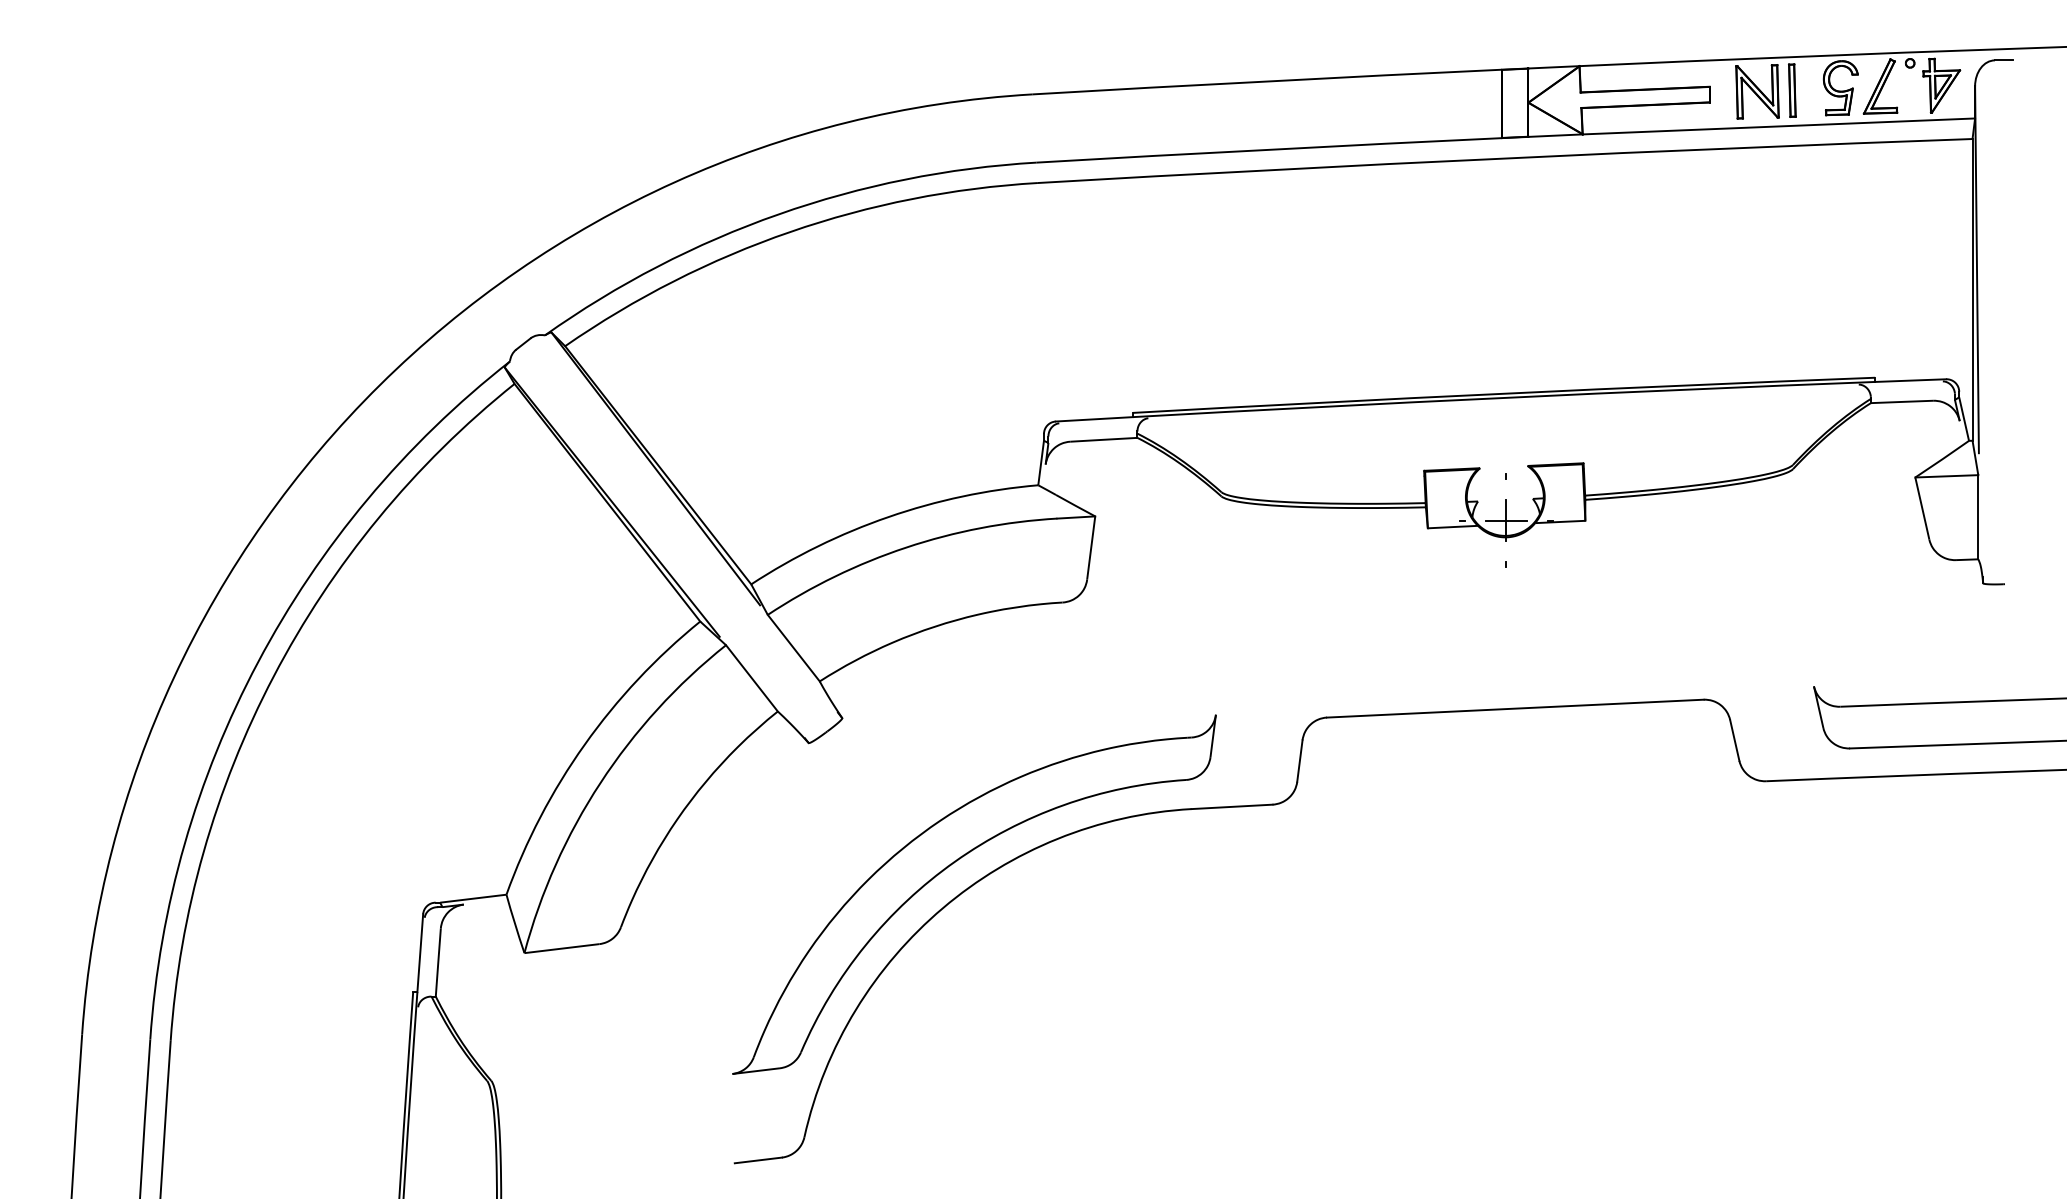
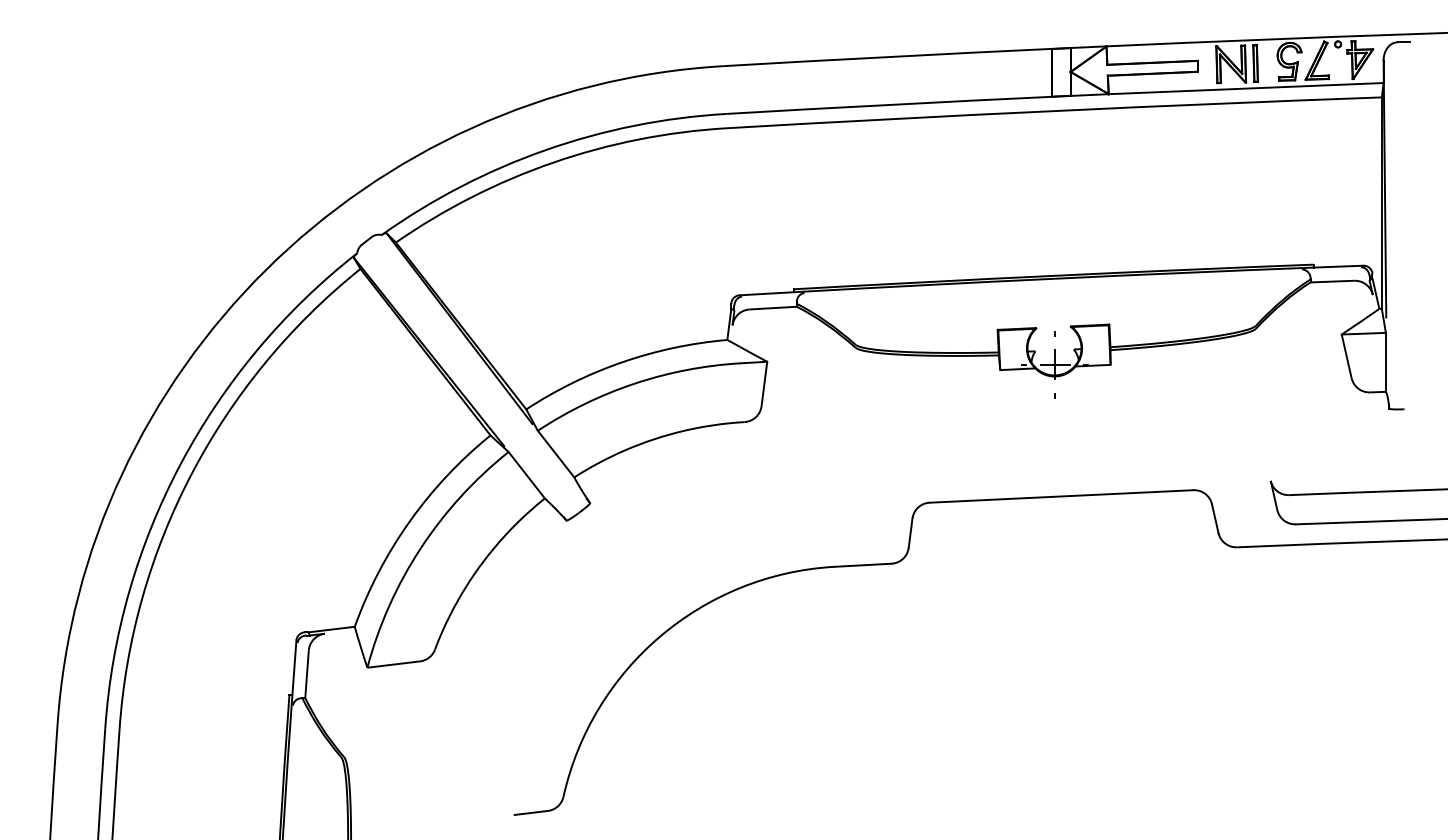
part: (952, 865) -> (667, 606), removed

